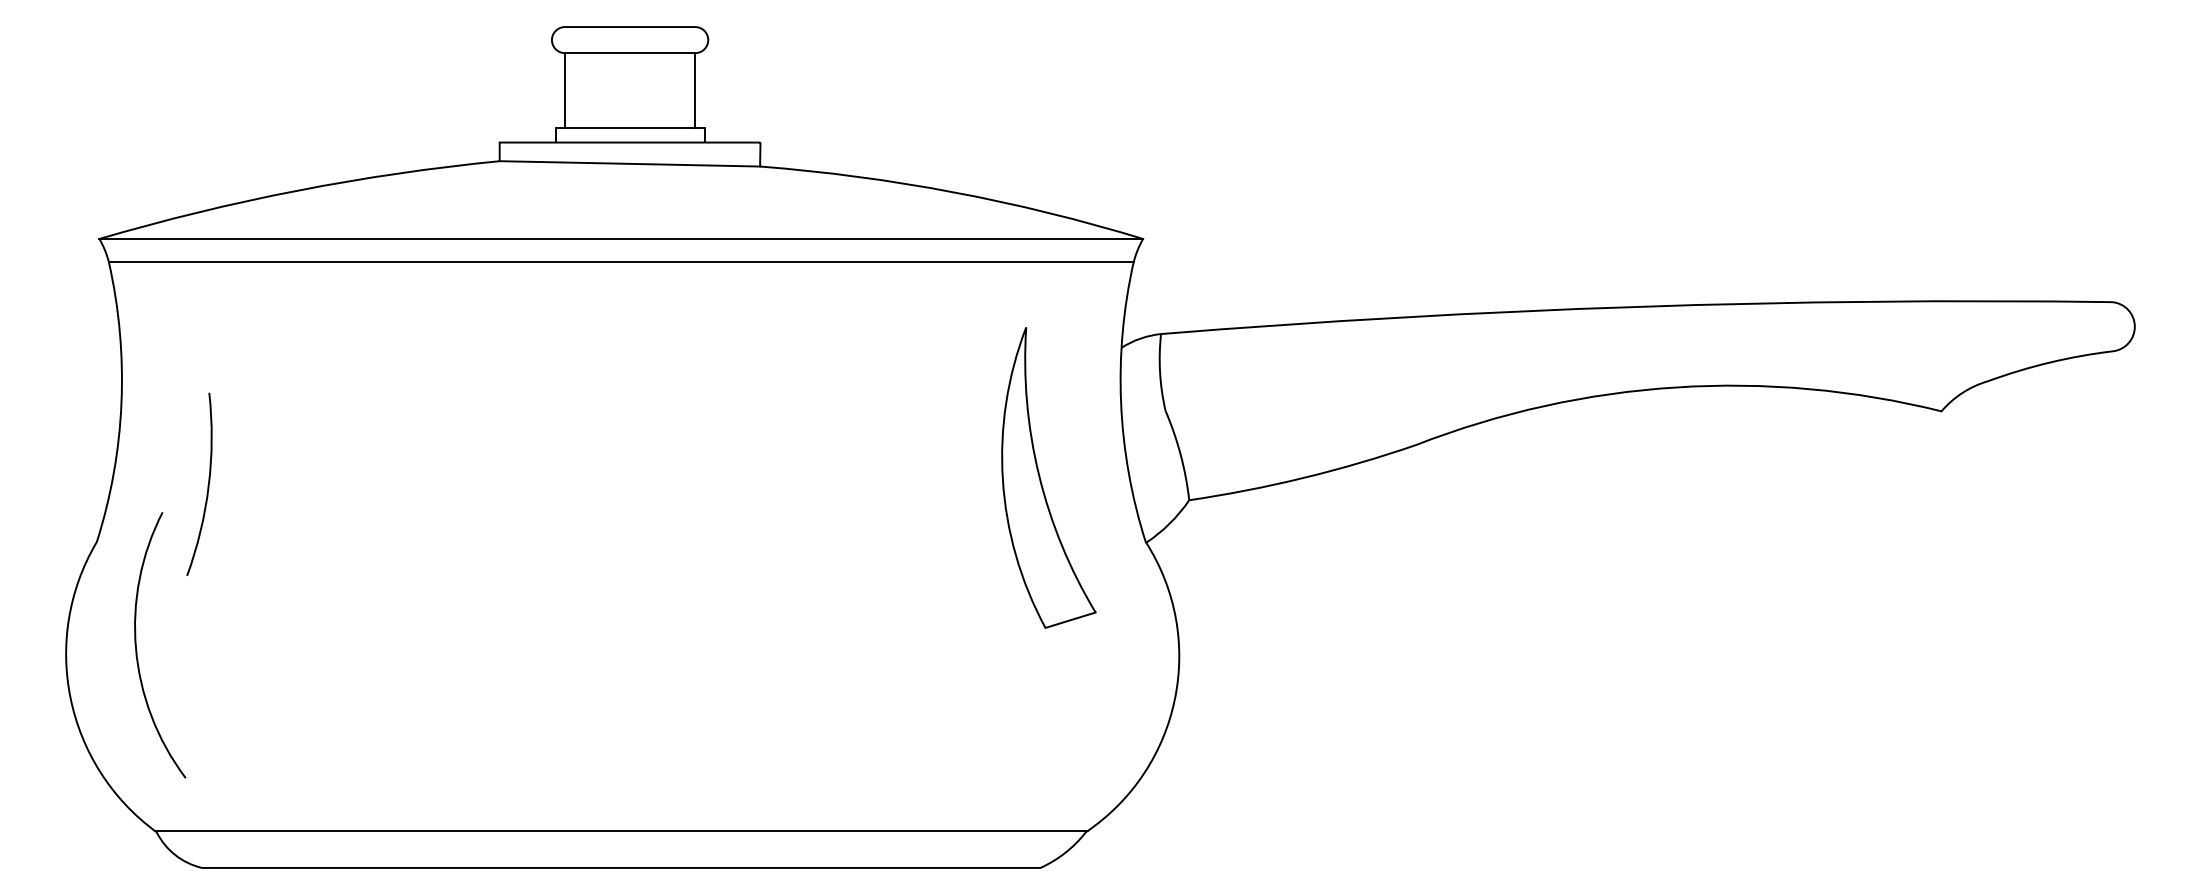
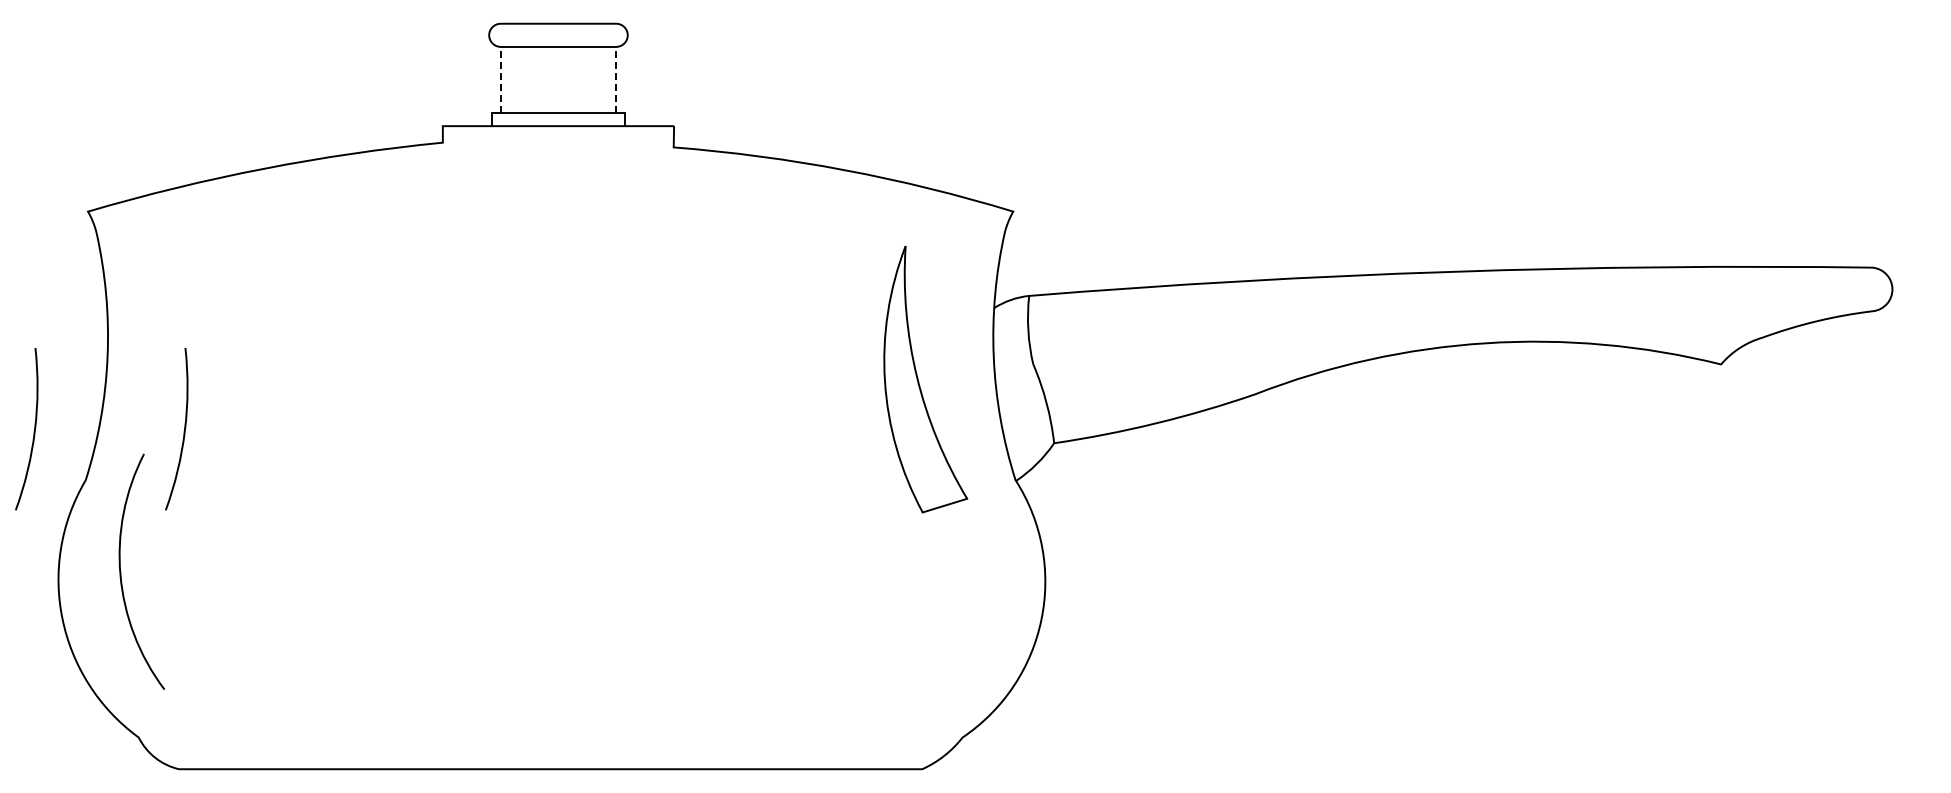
line: (564, 89) -> (500, 79), solid -> dashed
line: (695, 89) -> (616, 79), solid -> dashed
line: (628, 163) -> (557, 144), removed
line: (621, 238) -> (550, 211), removed
line: (621, 262) -> (550, 232), removed
part: (1041, 480) -> (919, 381), moved
arc: (37, 486) -> (33, 431), added
line: (621, 831) -> (550, 736), removed

